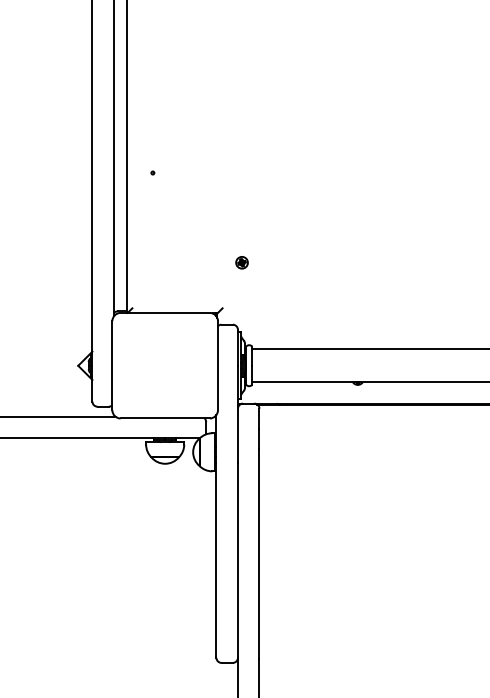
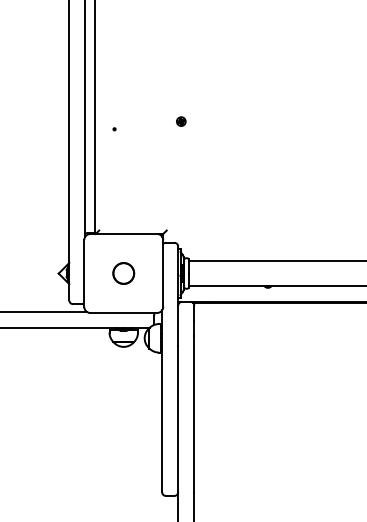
part: (241, 262) -> (180, 121), moved
part: (164, 365) -> (123, 273), added

